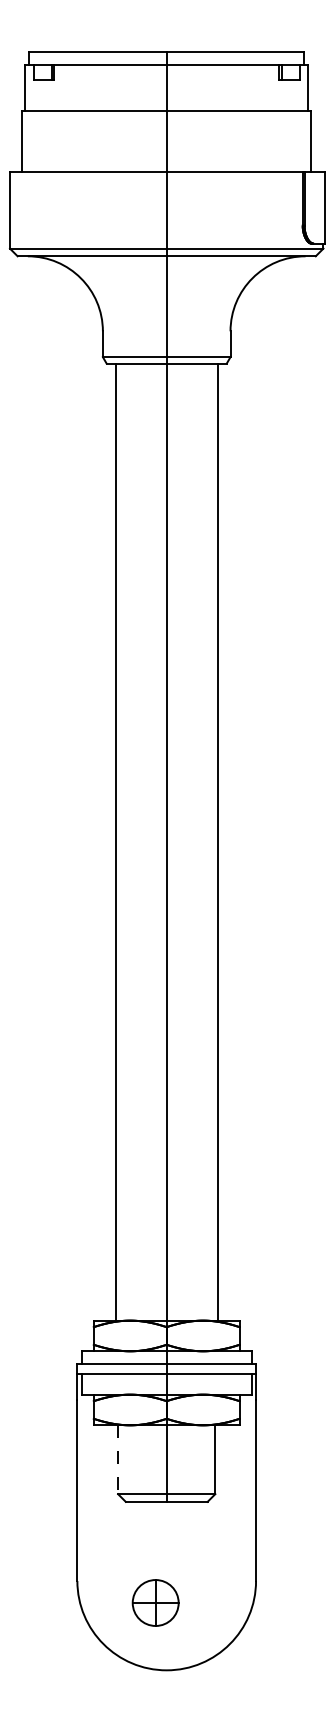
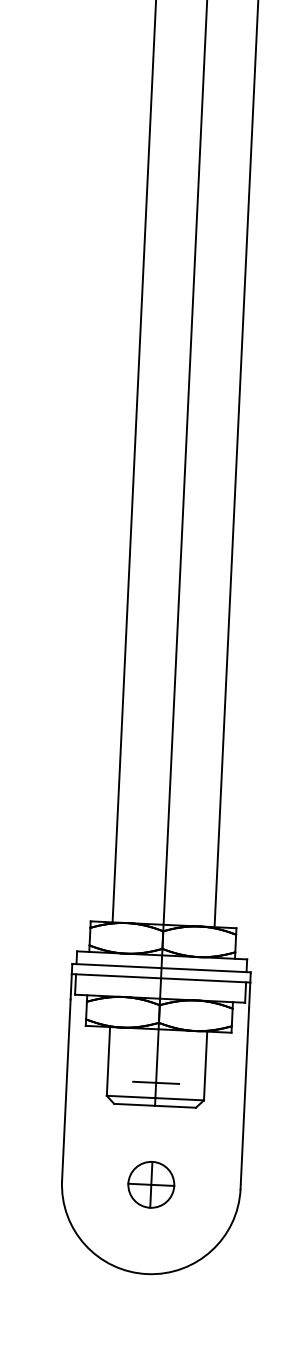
line: (118, 1460) -> (108, 1062), dashed -> solid
line: (166, 1478) -> (155, 1082), added
part: (155, 1602) -> (151, 1184), moved

